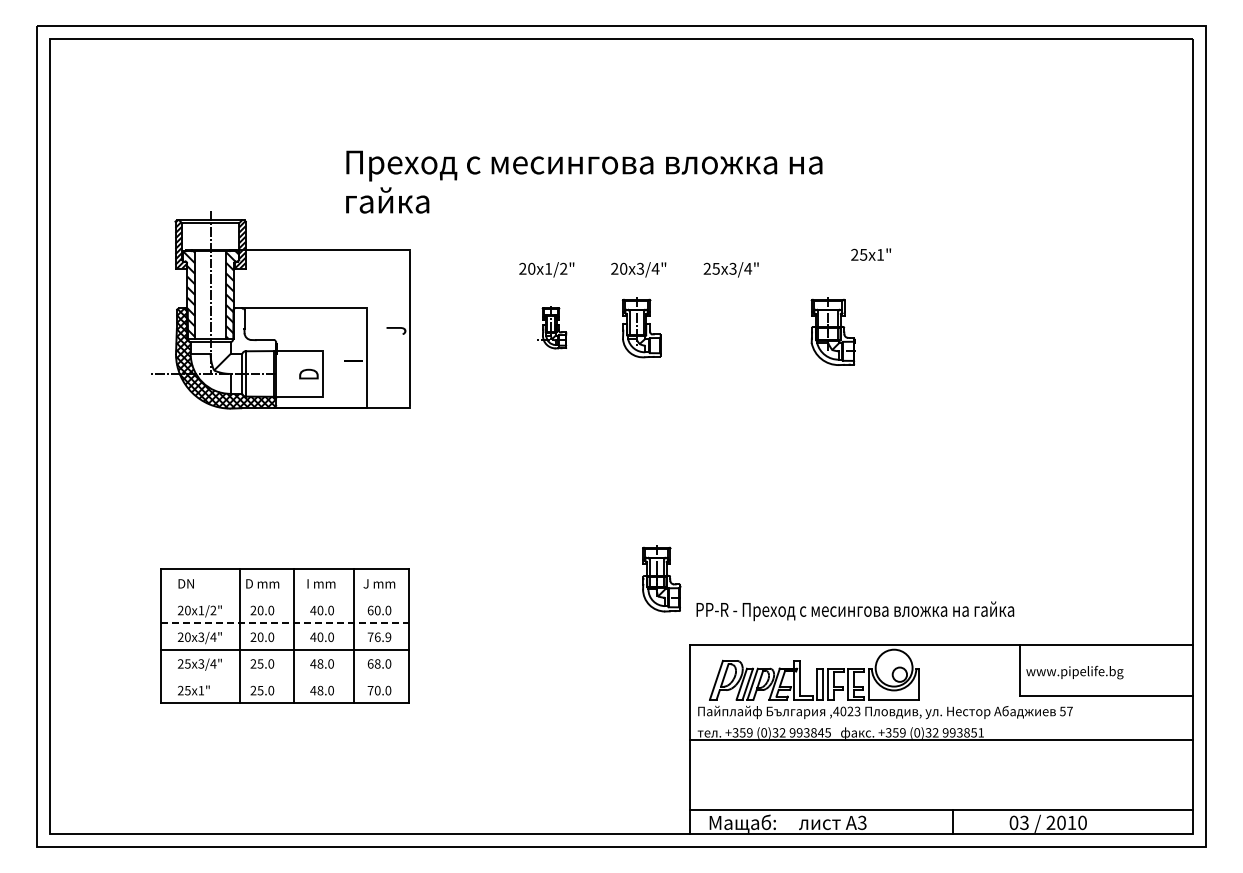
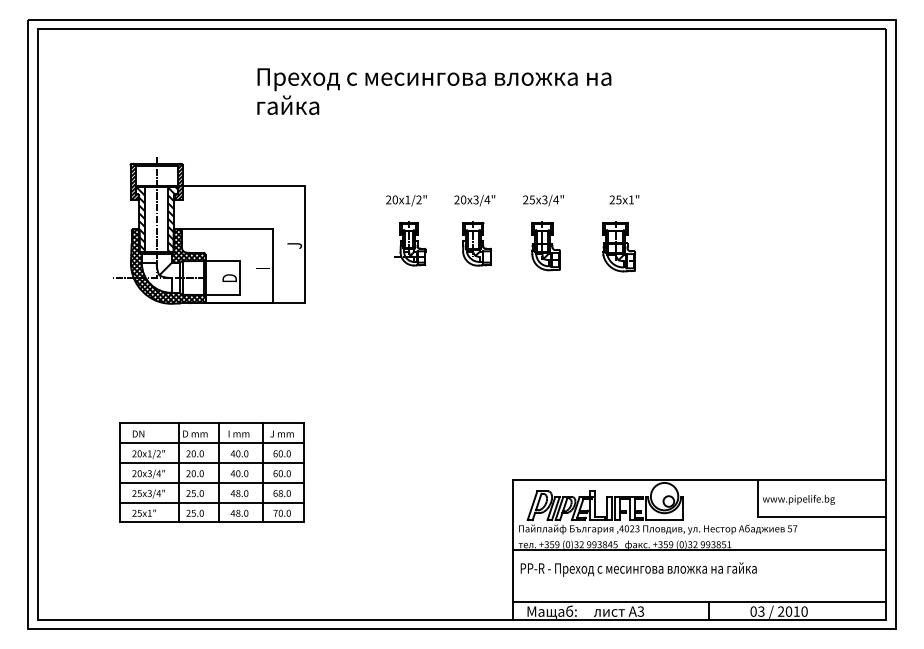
text: (584, 181) -> (434, 91), moved
text: (870, 254) -> (623, 199), moved
part: (552, 327) -> (410, 243), size x1.43
hatch: (253, 331) -> (188, 246), added
part: (661, 578) -> (545, 245), moved
line: (285, 596) -> (212, 443), added
text: (855, 611) -> (638, 569), moved
line: (285, 622) -> (212, 462), dashed -> solid
text: (379, 636) -> (282, 473), 76.9 -> 60.0
line: (285, 676) -> (212, 502), added

